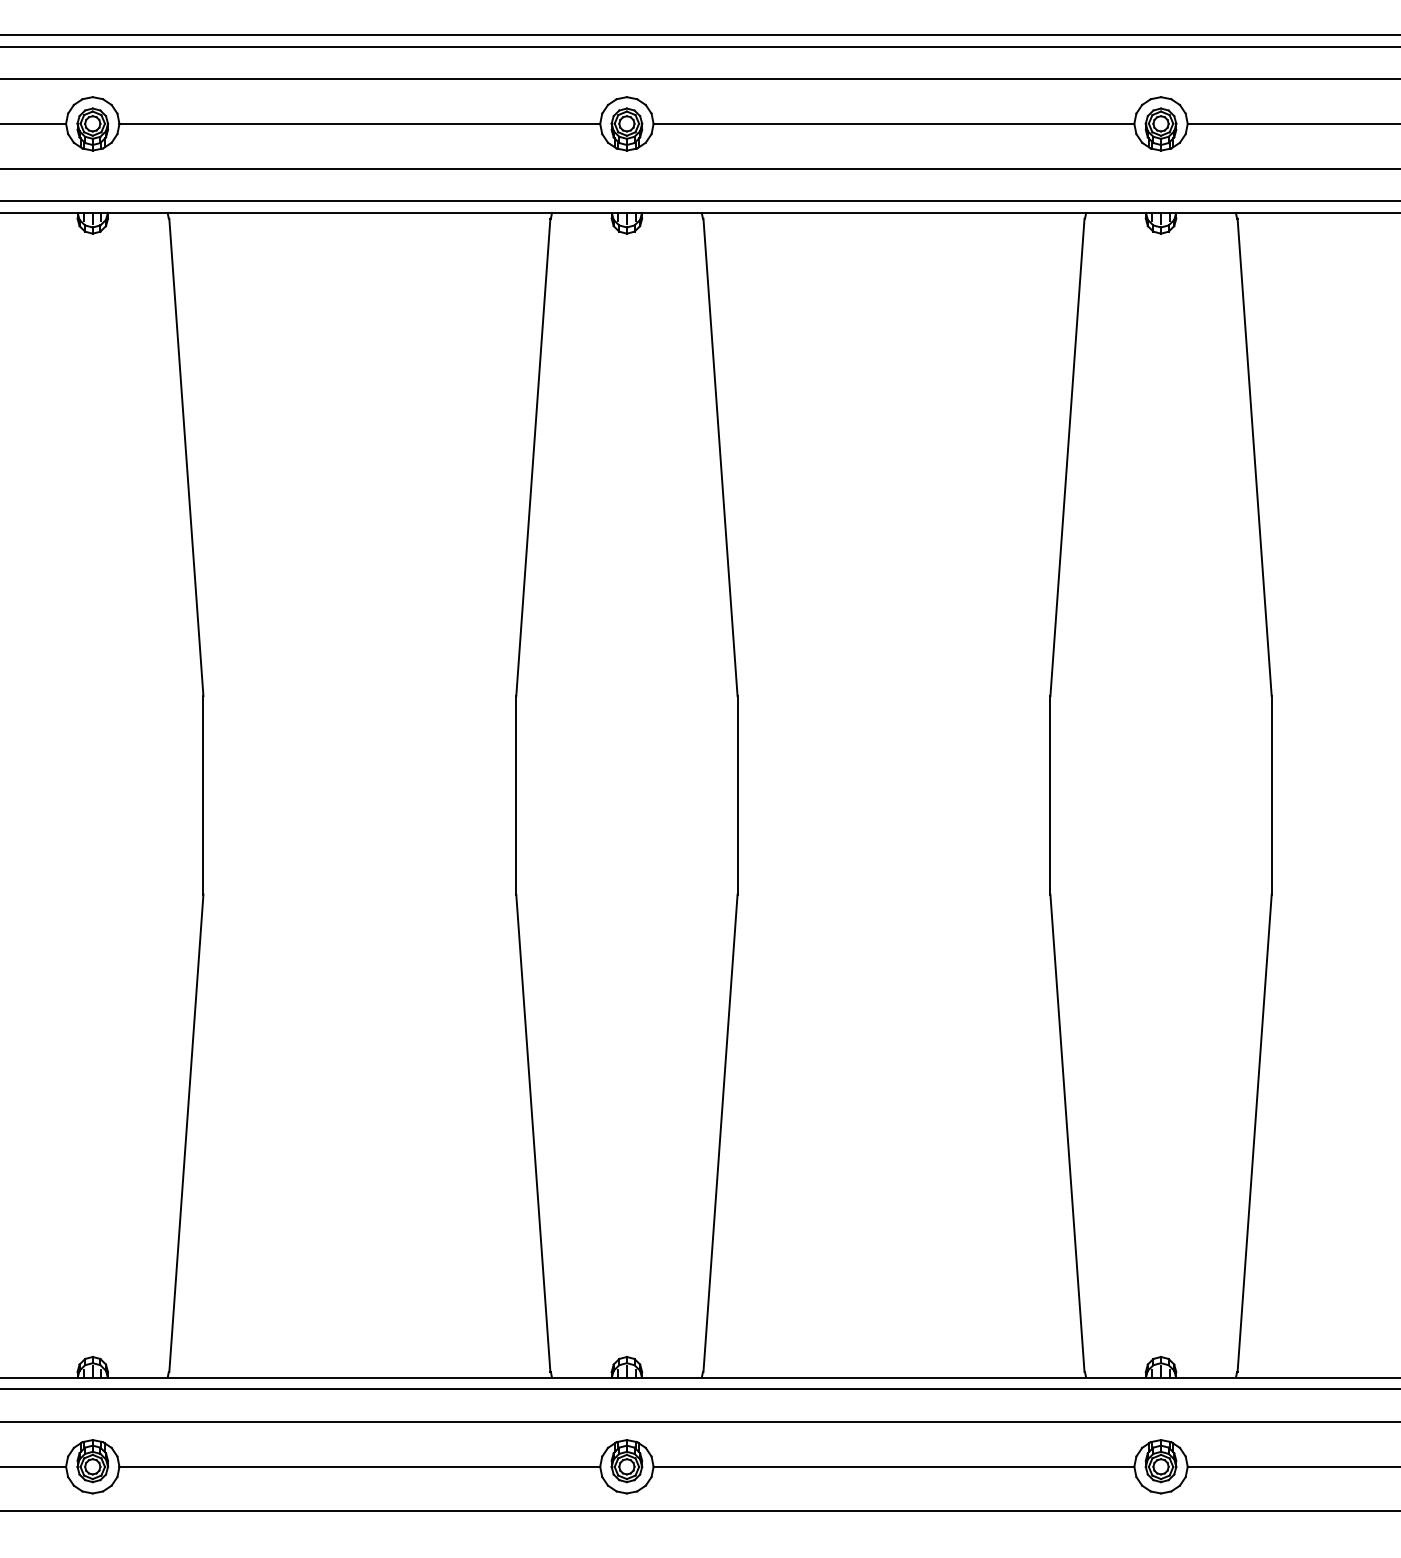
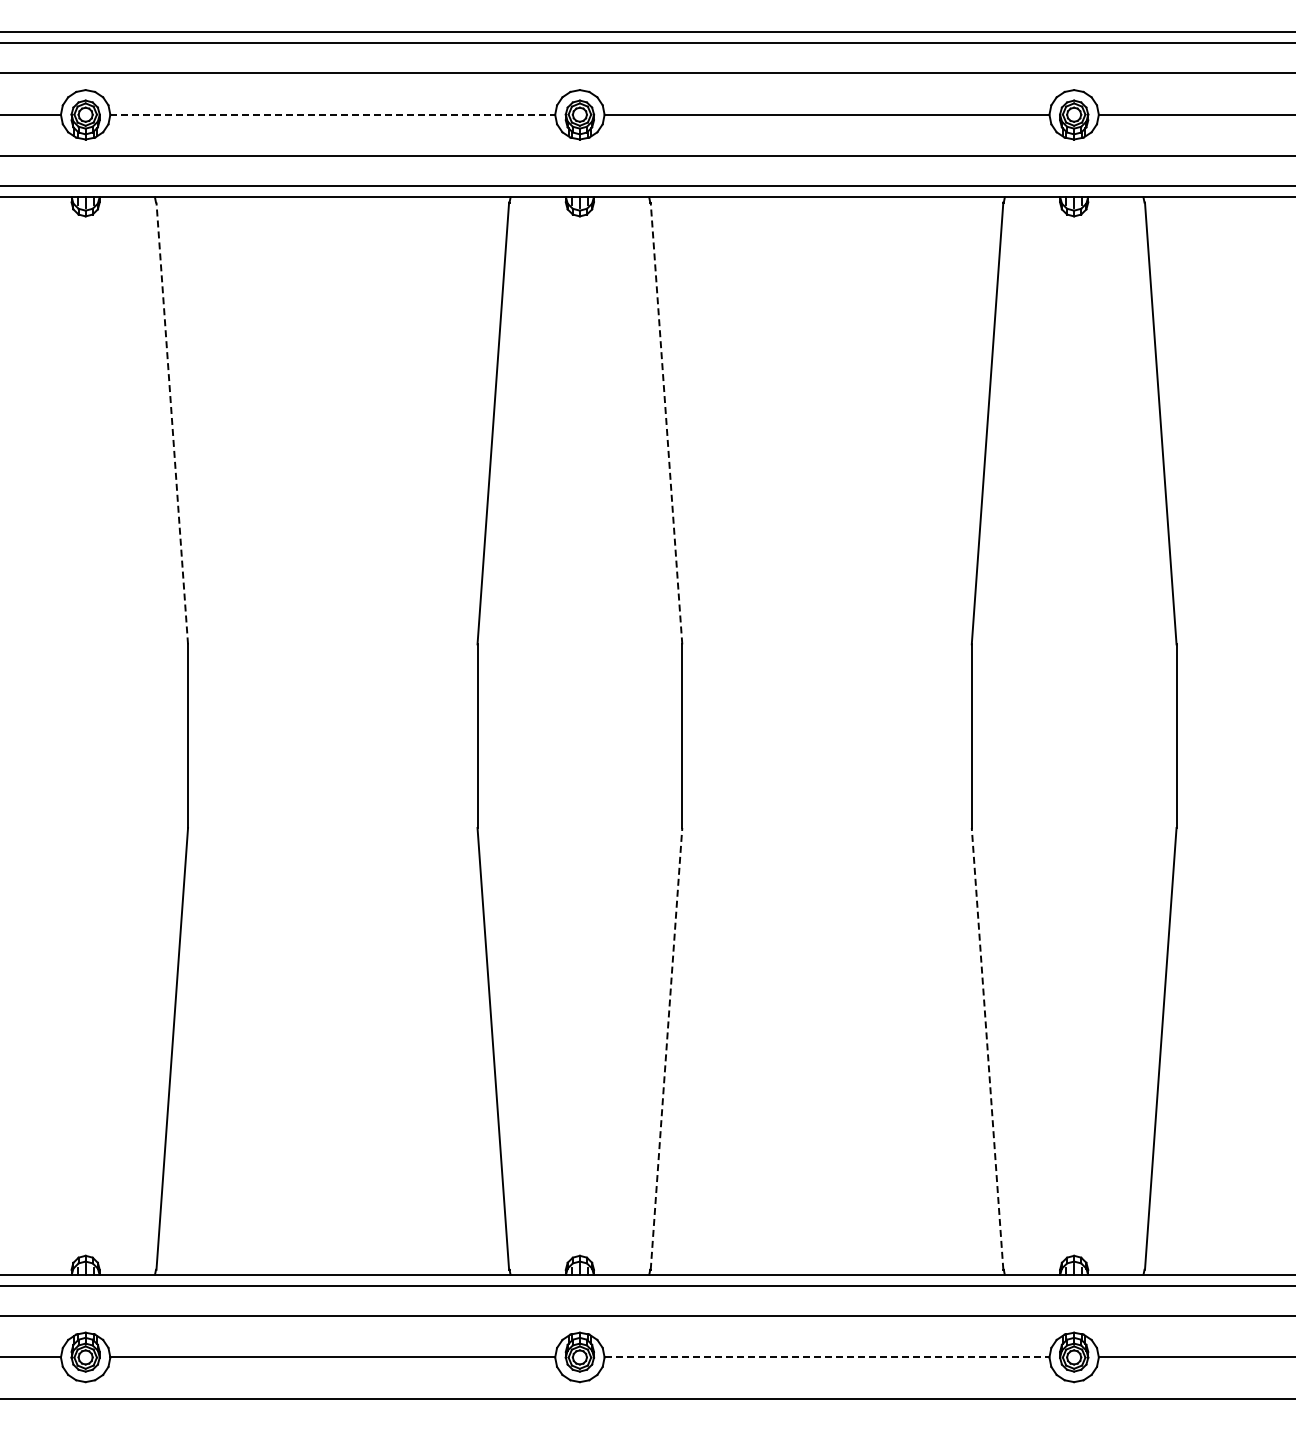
line: (360, 123) -> (333, 114), solid -> dashed
line: (186, 456) -> (172, 422), solid -> dashed
line: (720, 456) -> (666, 422), solid -> dashed
line: (720, 1132) -> (666, 1048), solid -> dashed
line: (1067, 1132) -> (987, 1048), solid -> dashed
line: (894, 1466) -> (827, 1357), solid -> dashed

